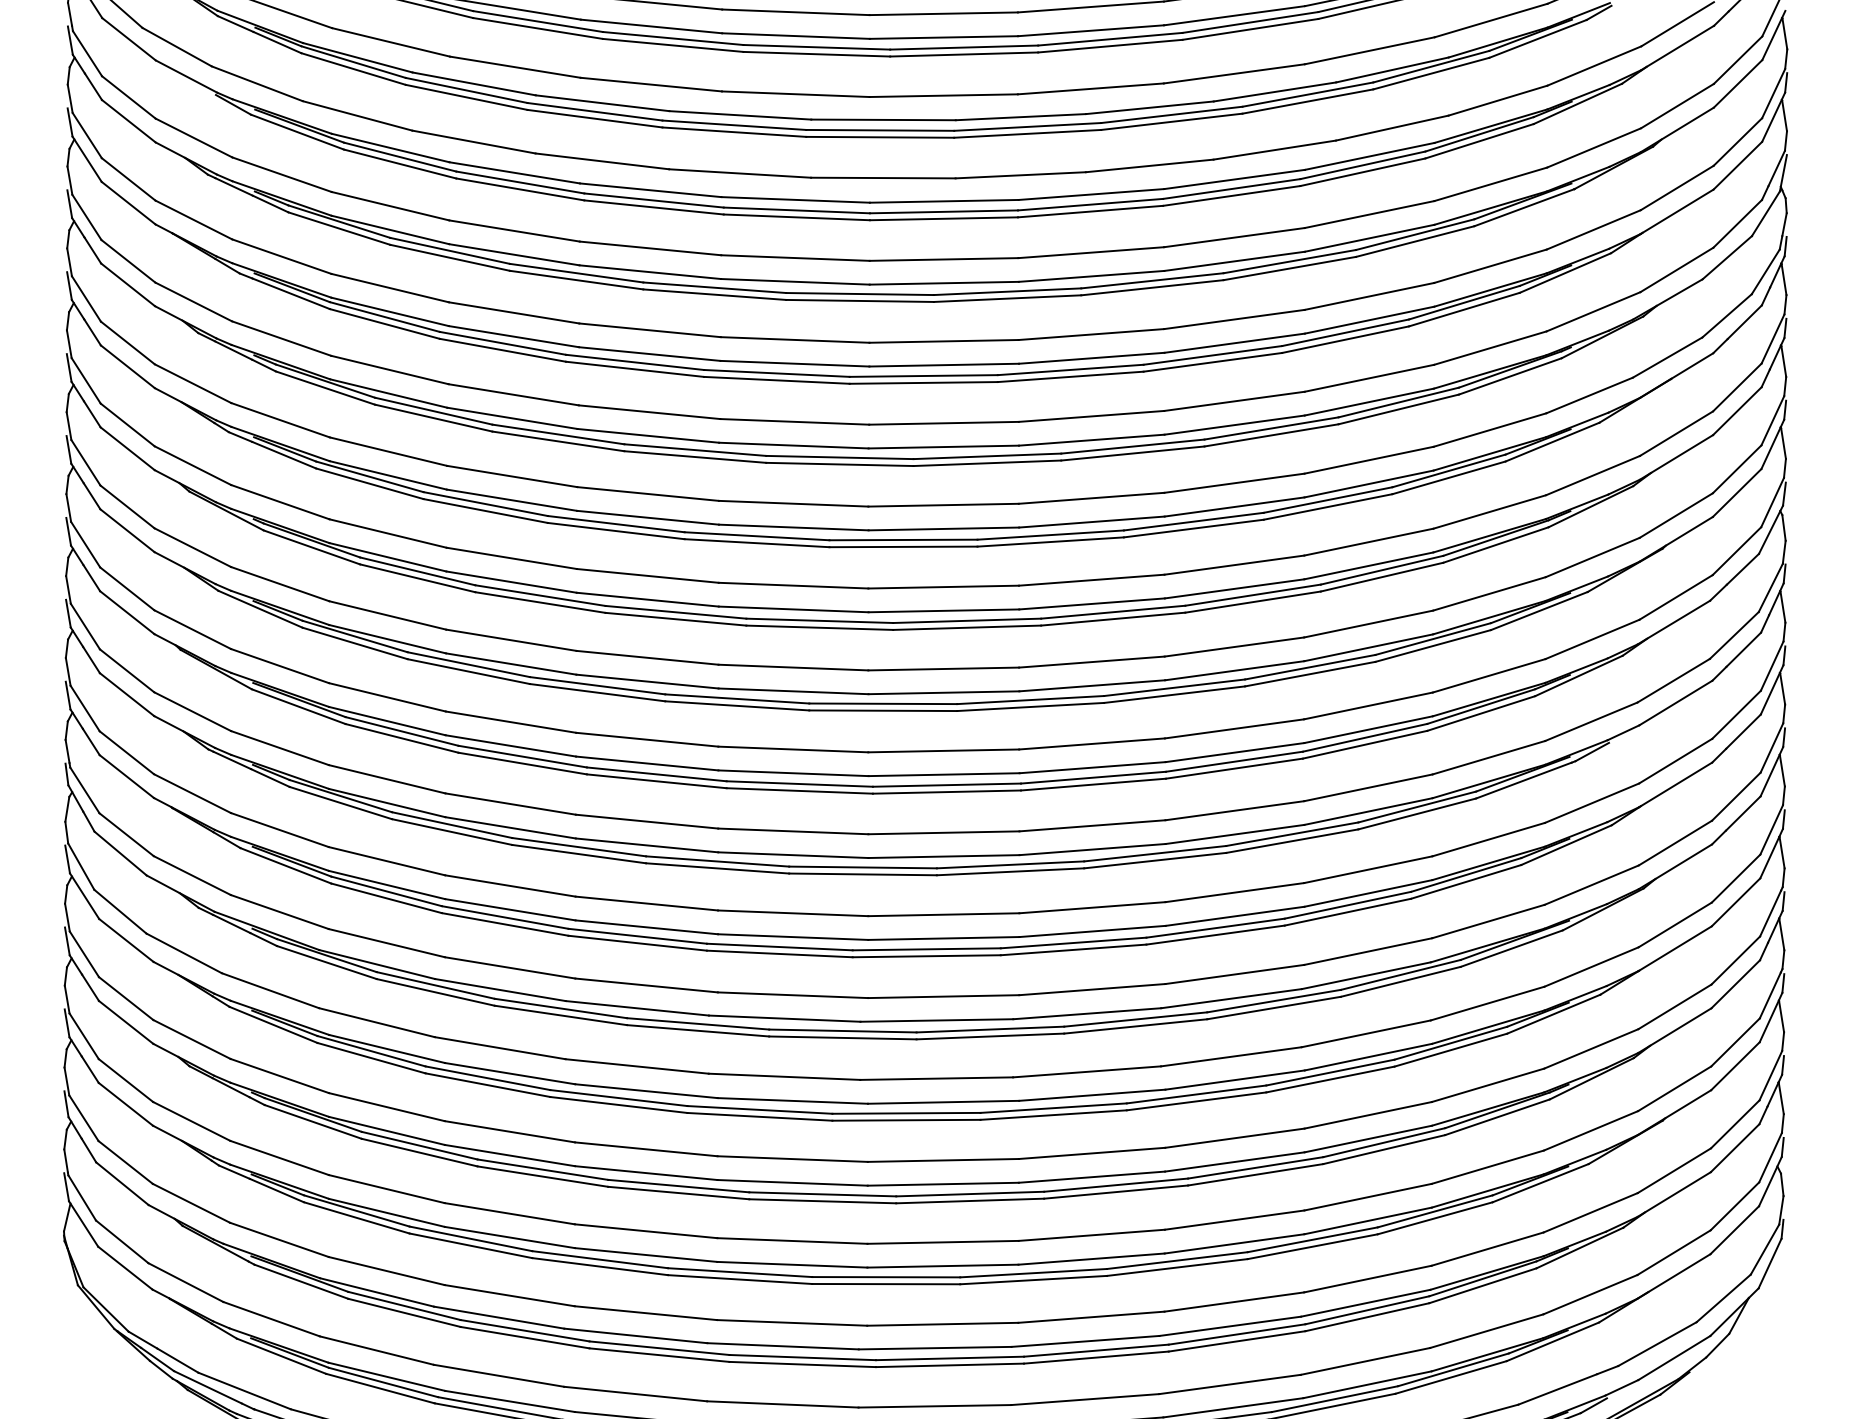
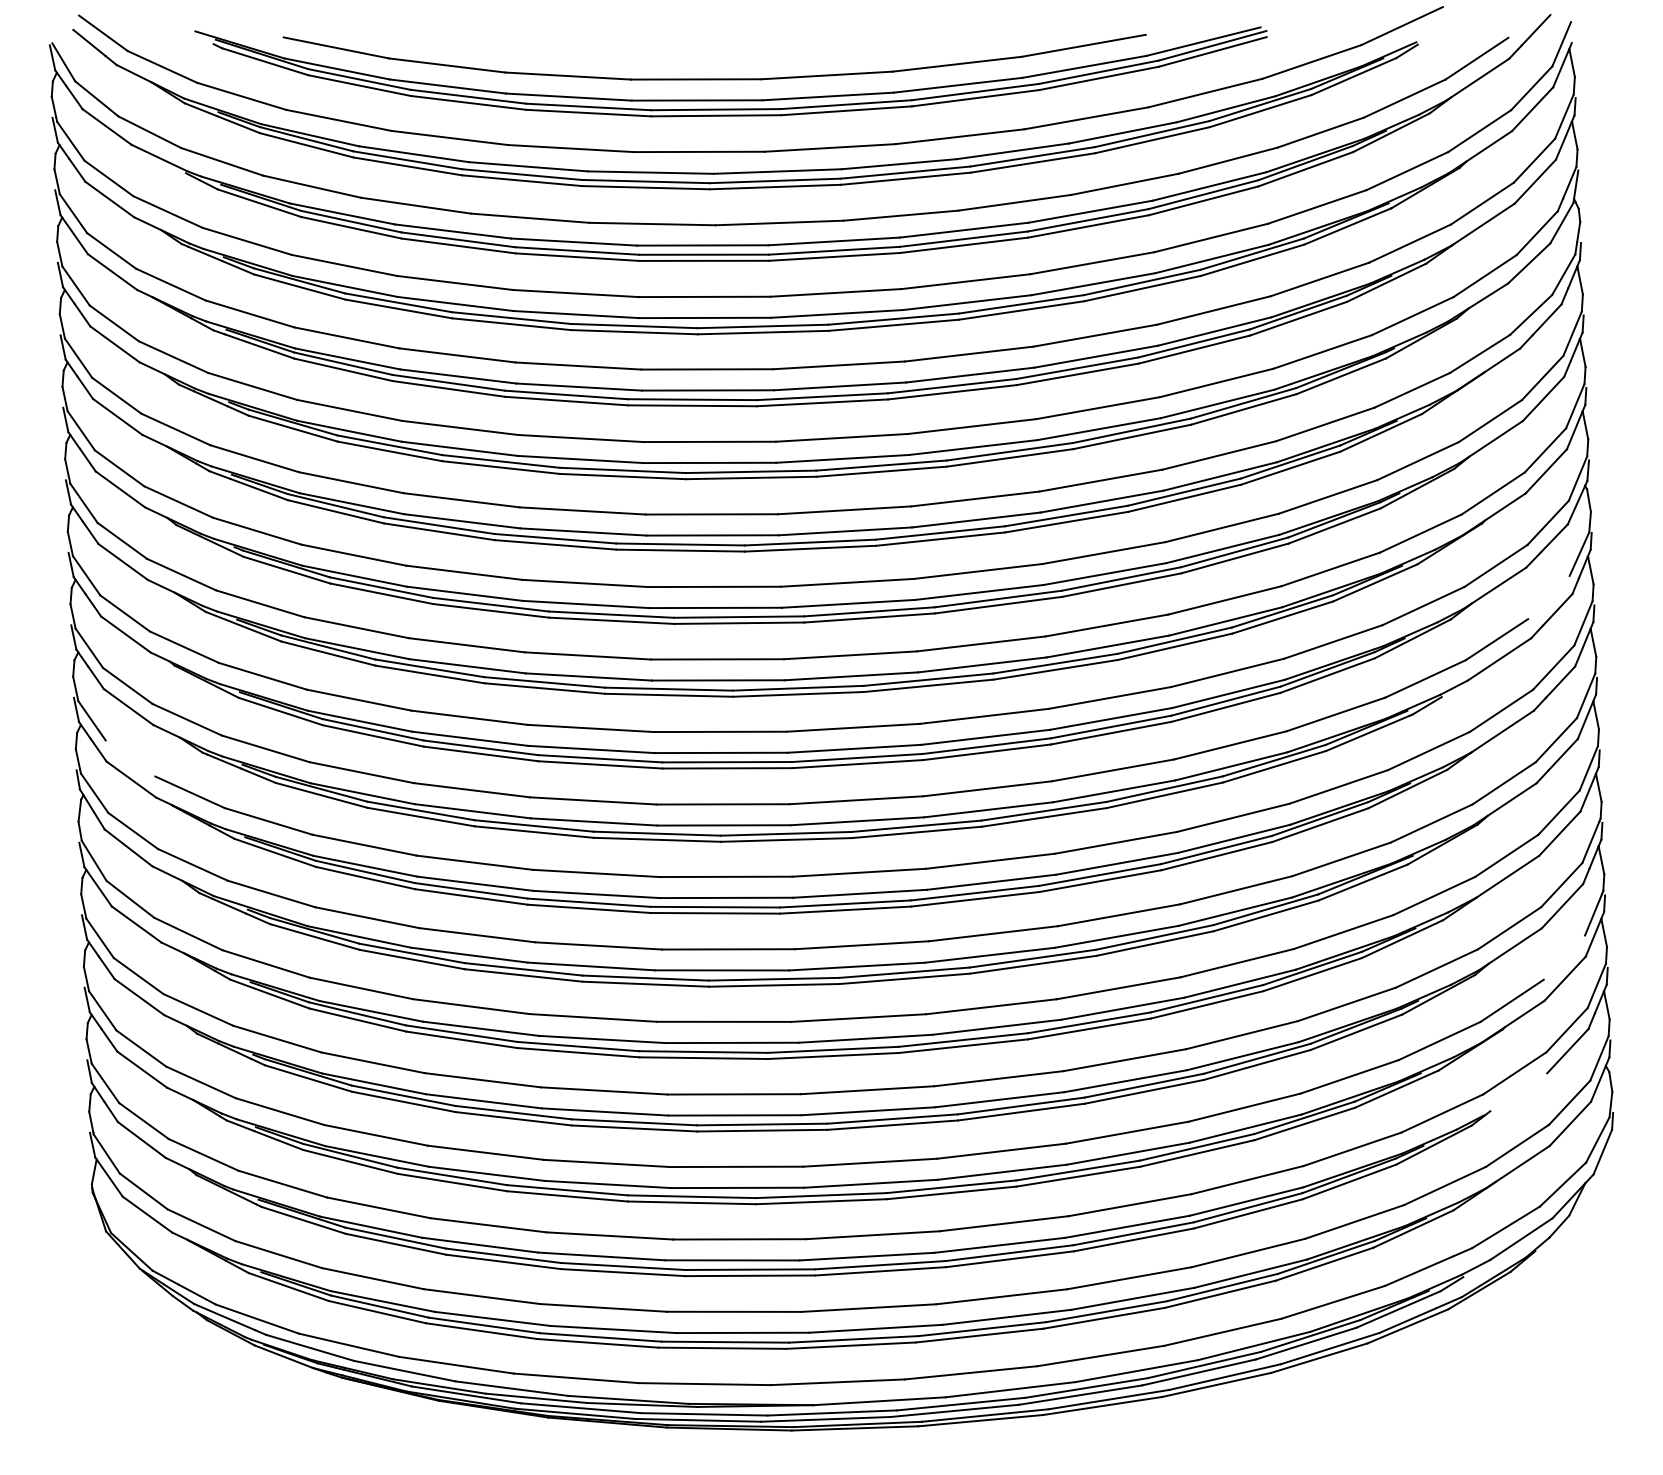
line: (1733, 635) -> (1548, 597), removed
line: (126, 752) -> (130, 758), removed
line: (1735, 1042) -> (1564, 957), removed
line: (1674, 1194) -> (1515, 1094), removed

